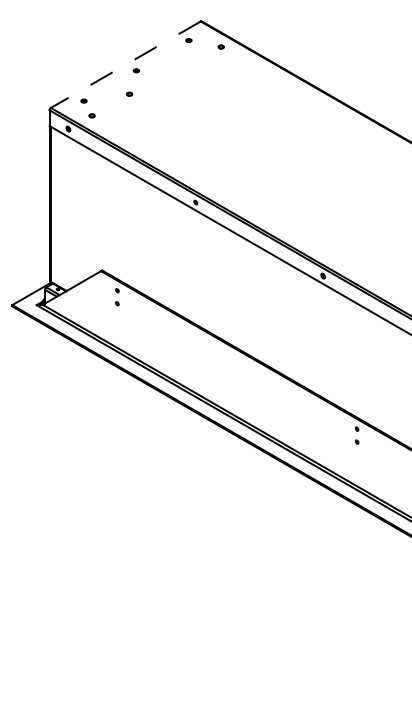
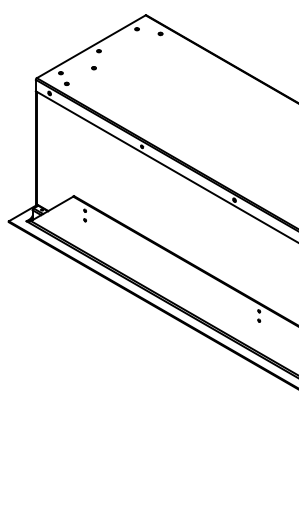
line: (125, 64) -> (91, 46), dashed -> solid

